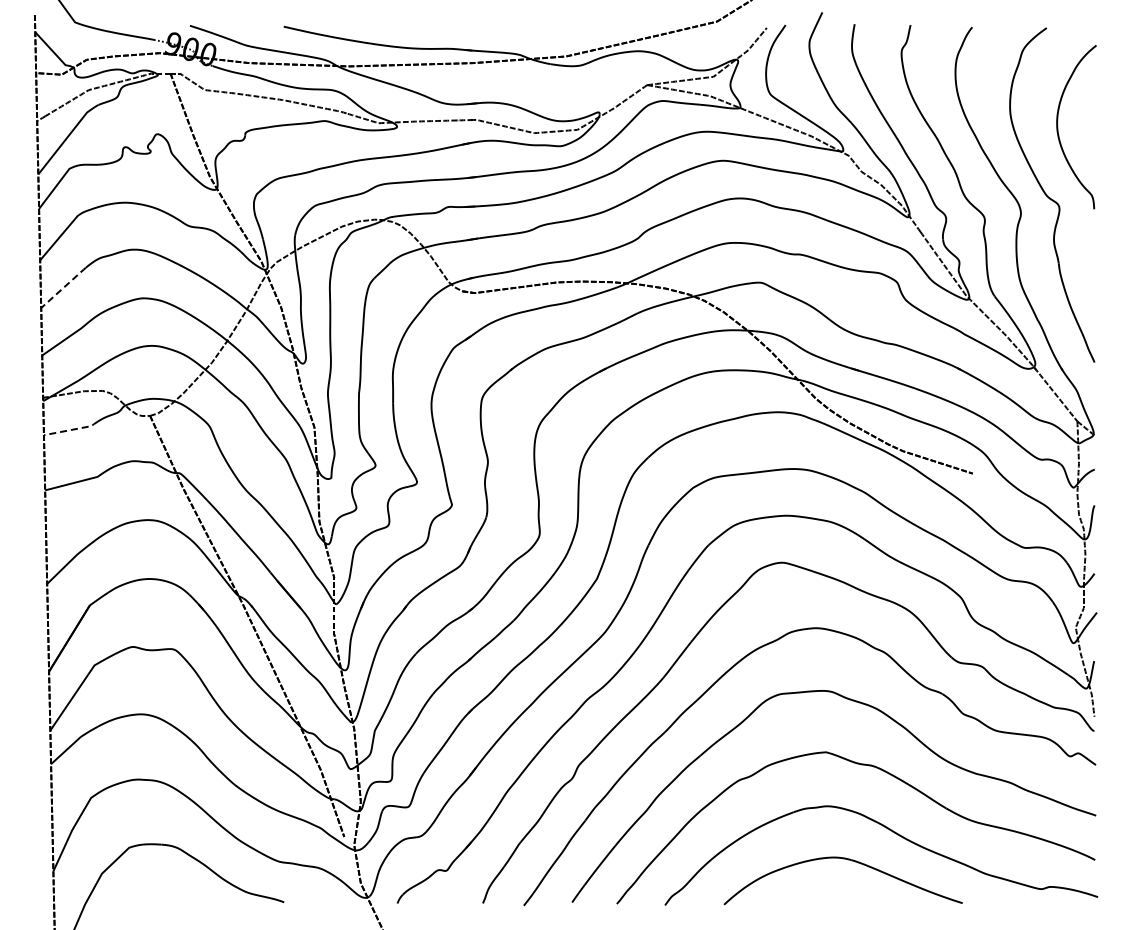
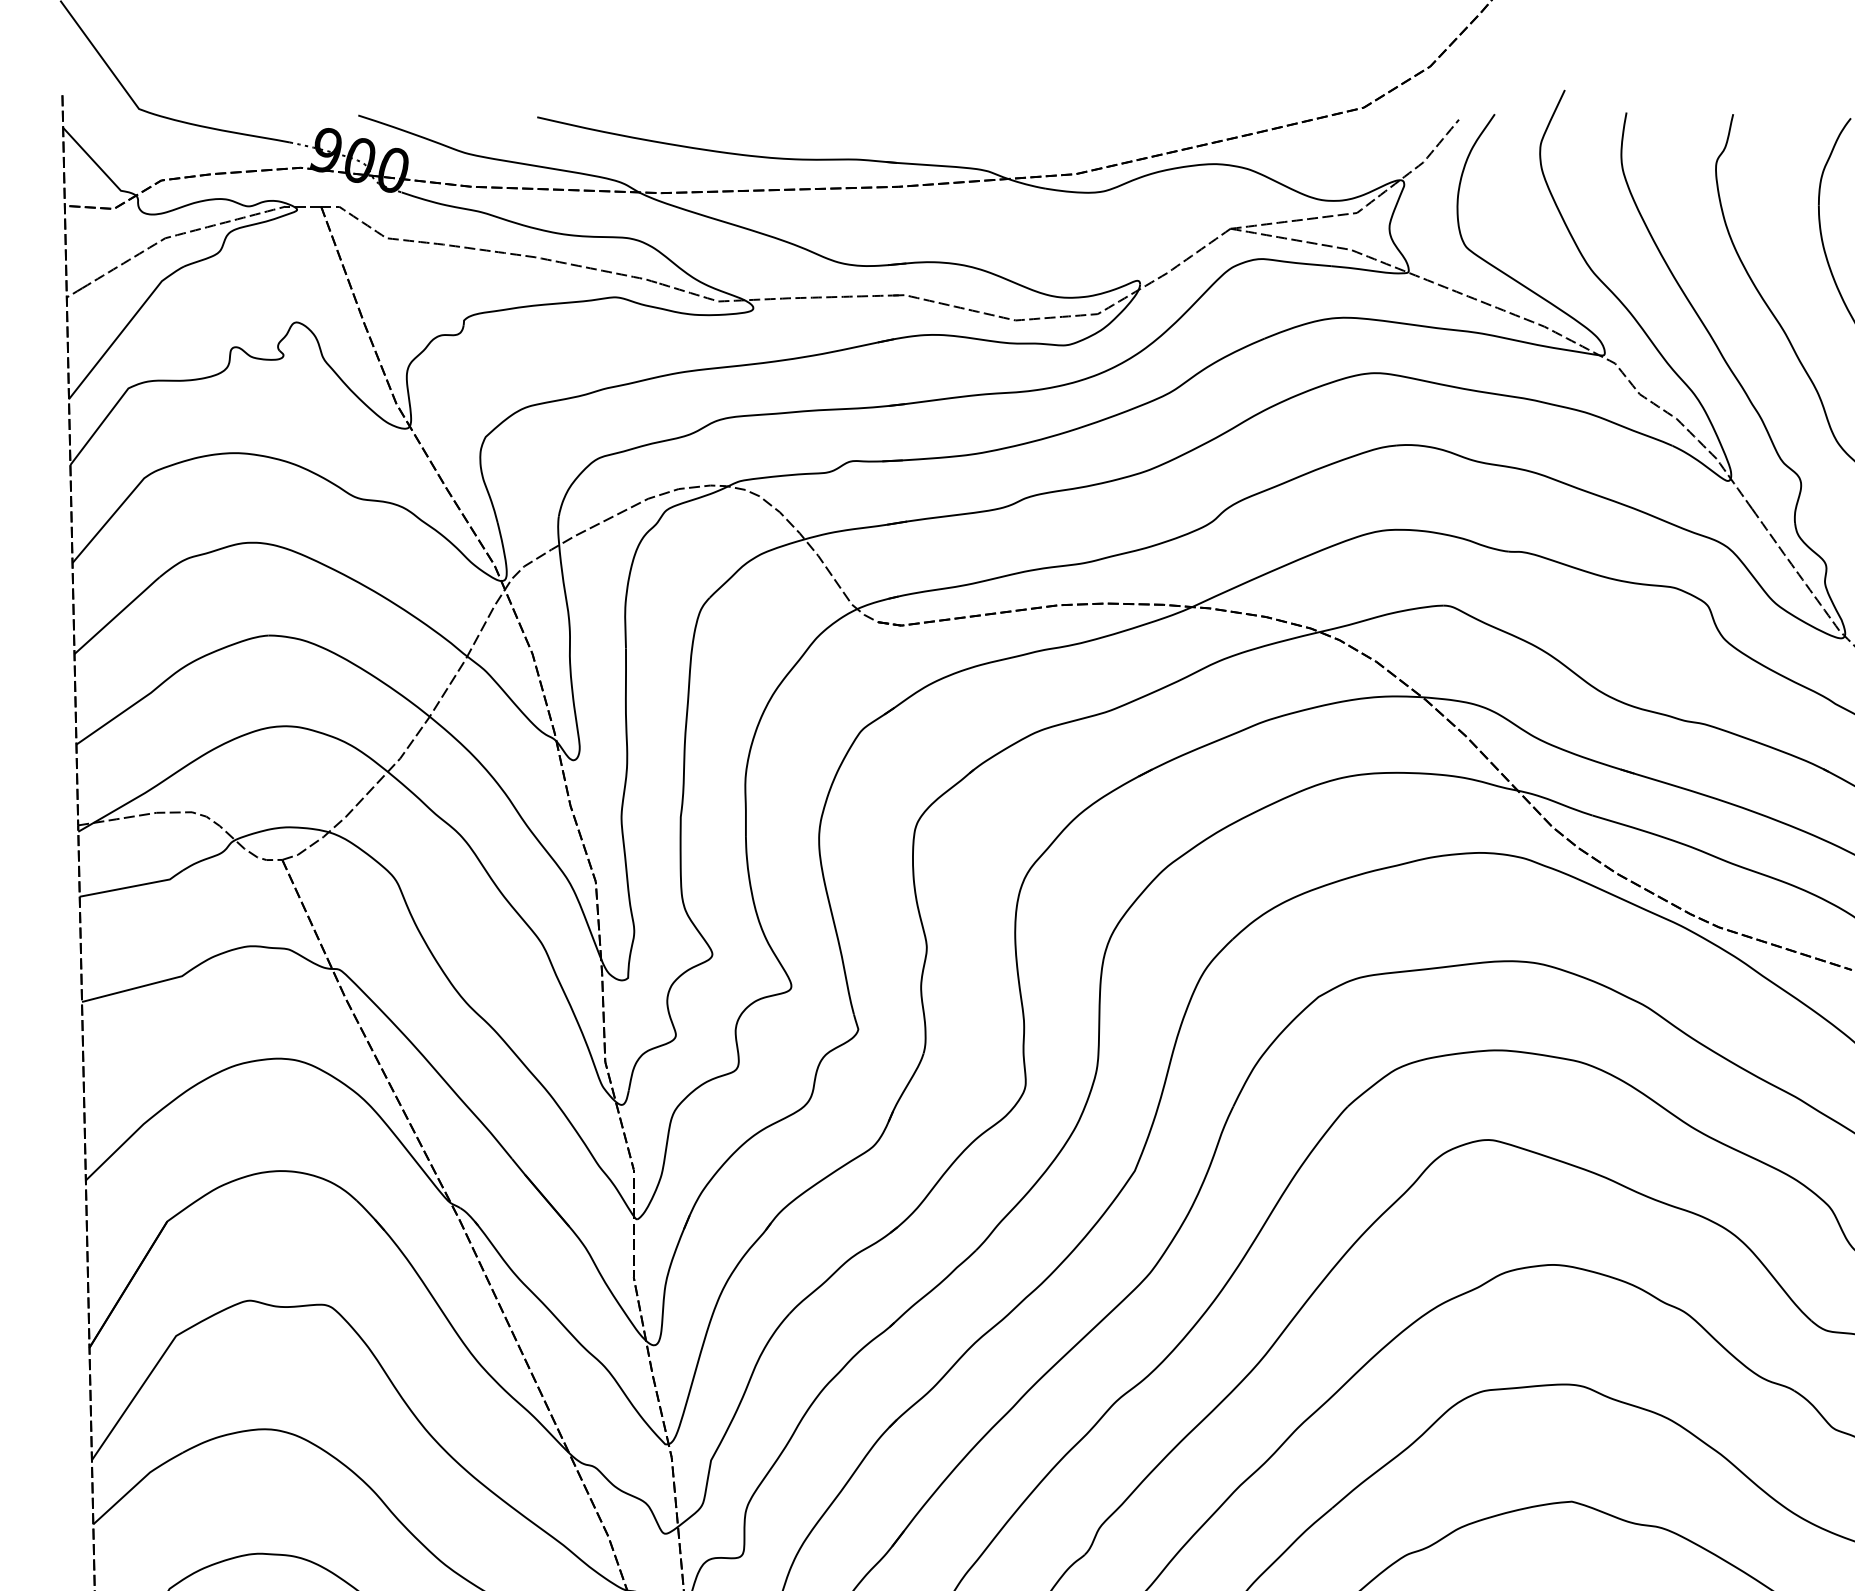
line: (63, 287) -> (117, 614), dashed -> solid
line: (72, 429) -> (134, 885), dashed -> solid

